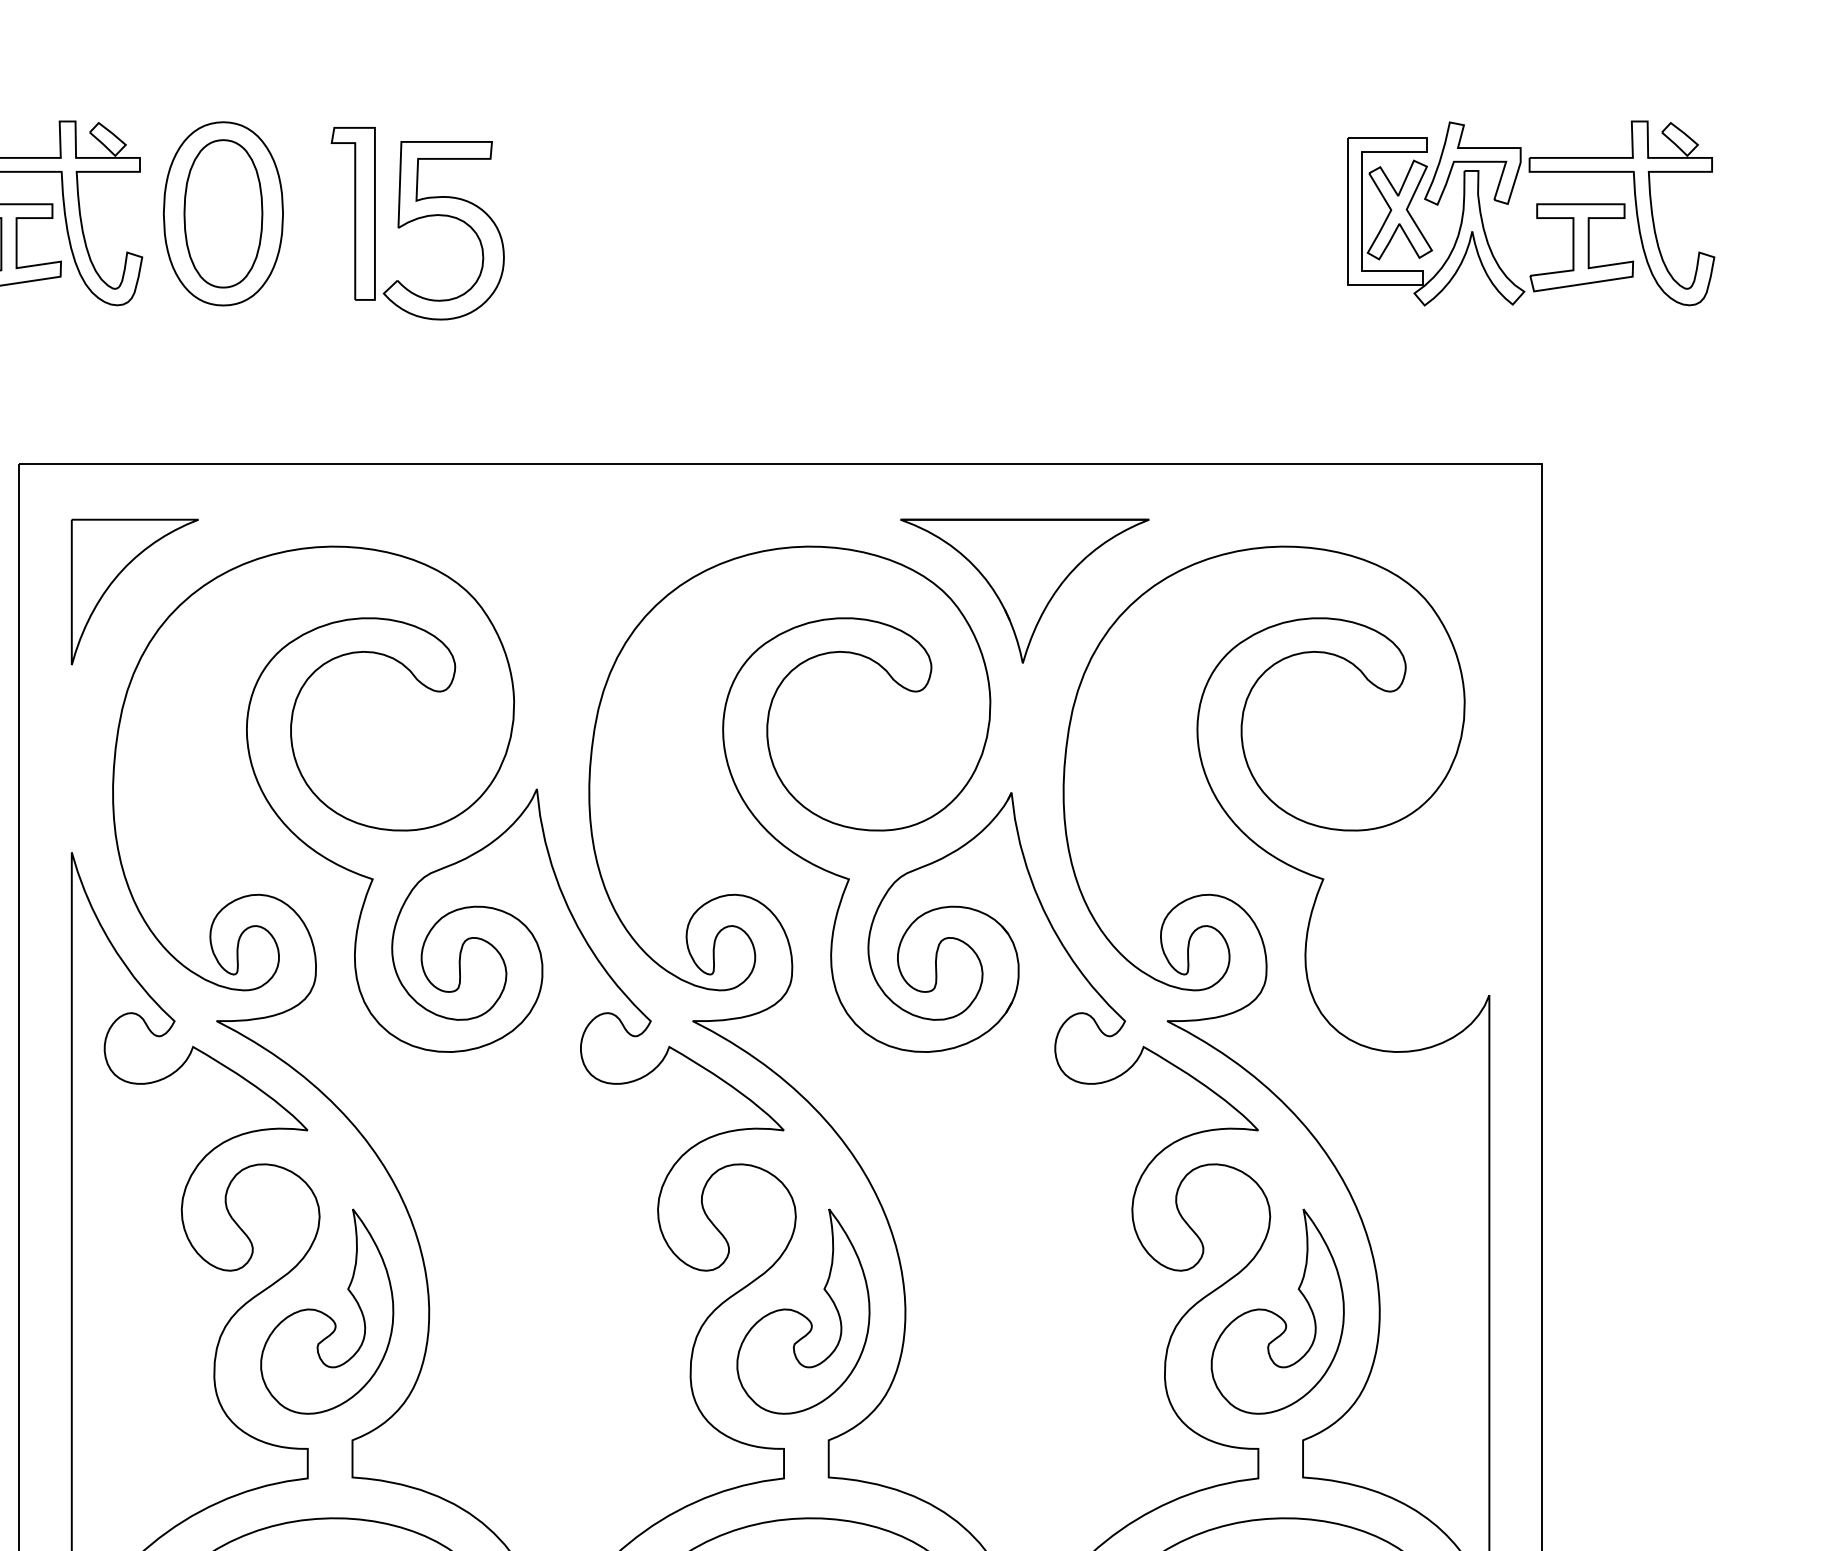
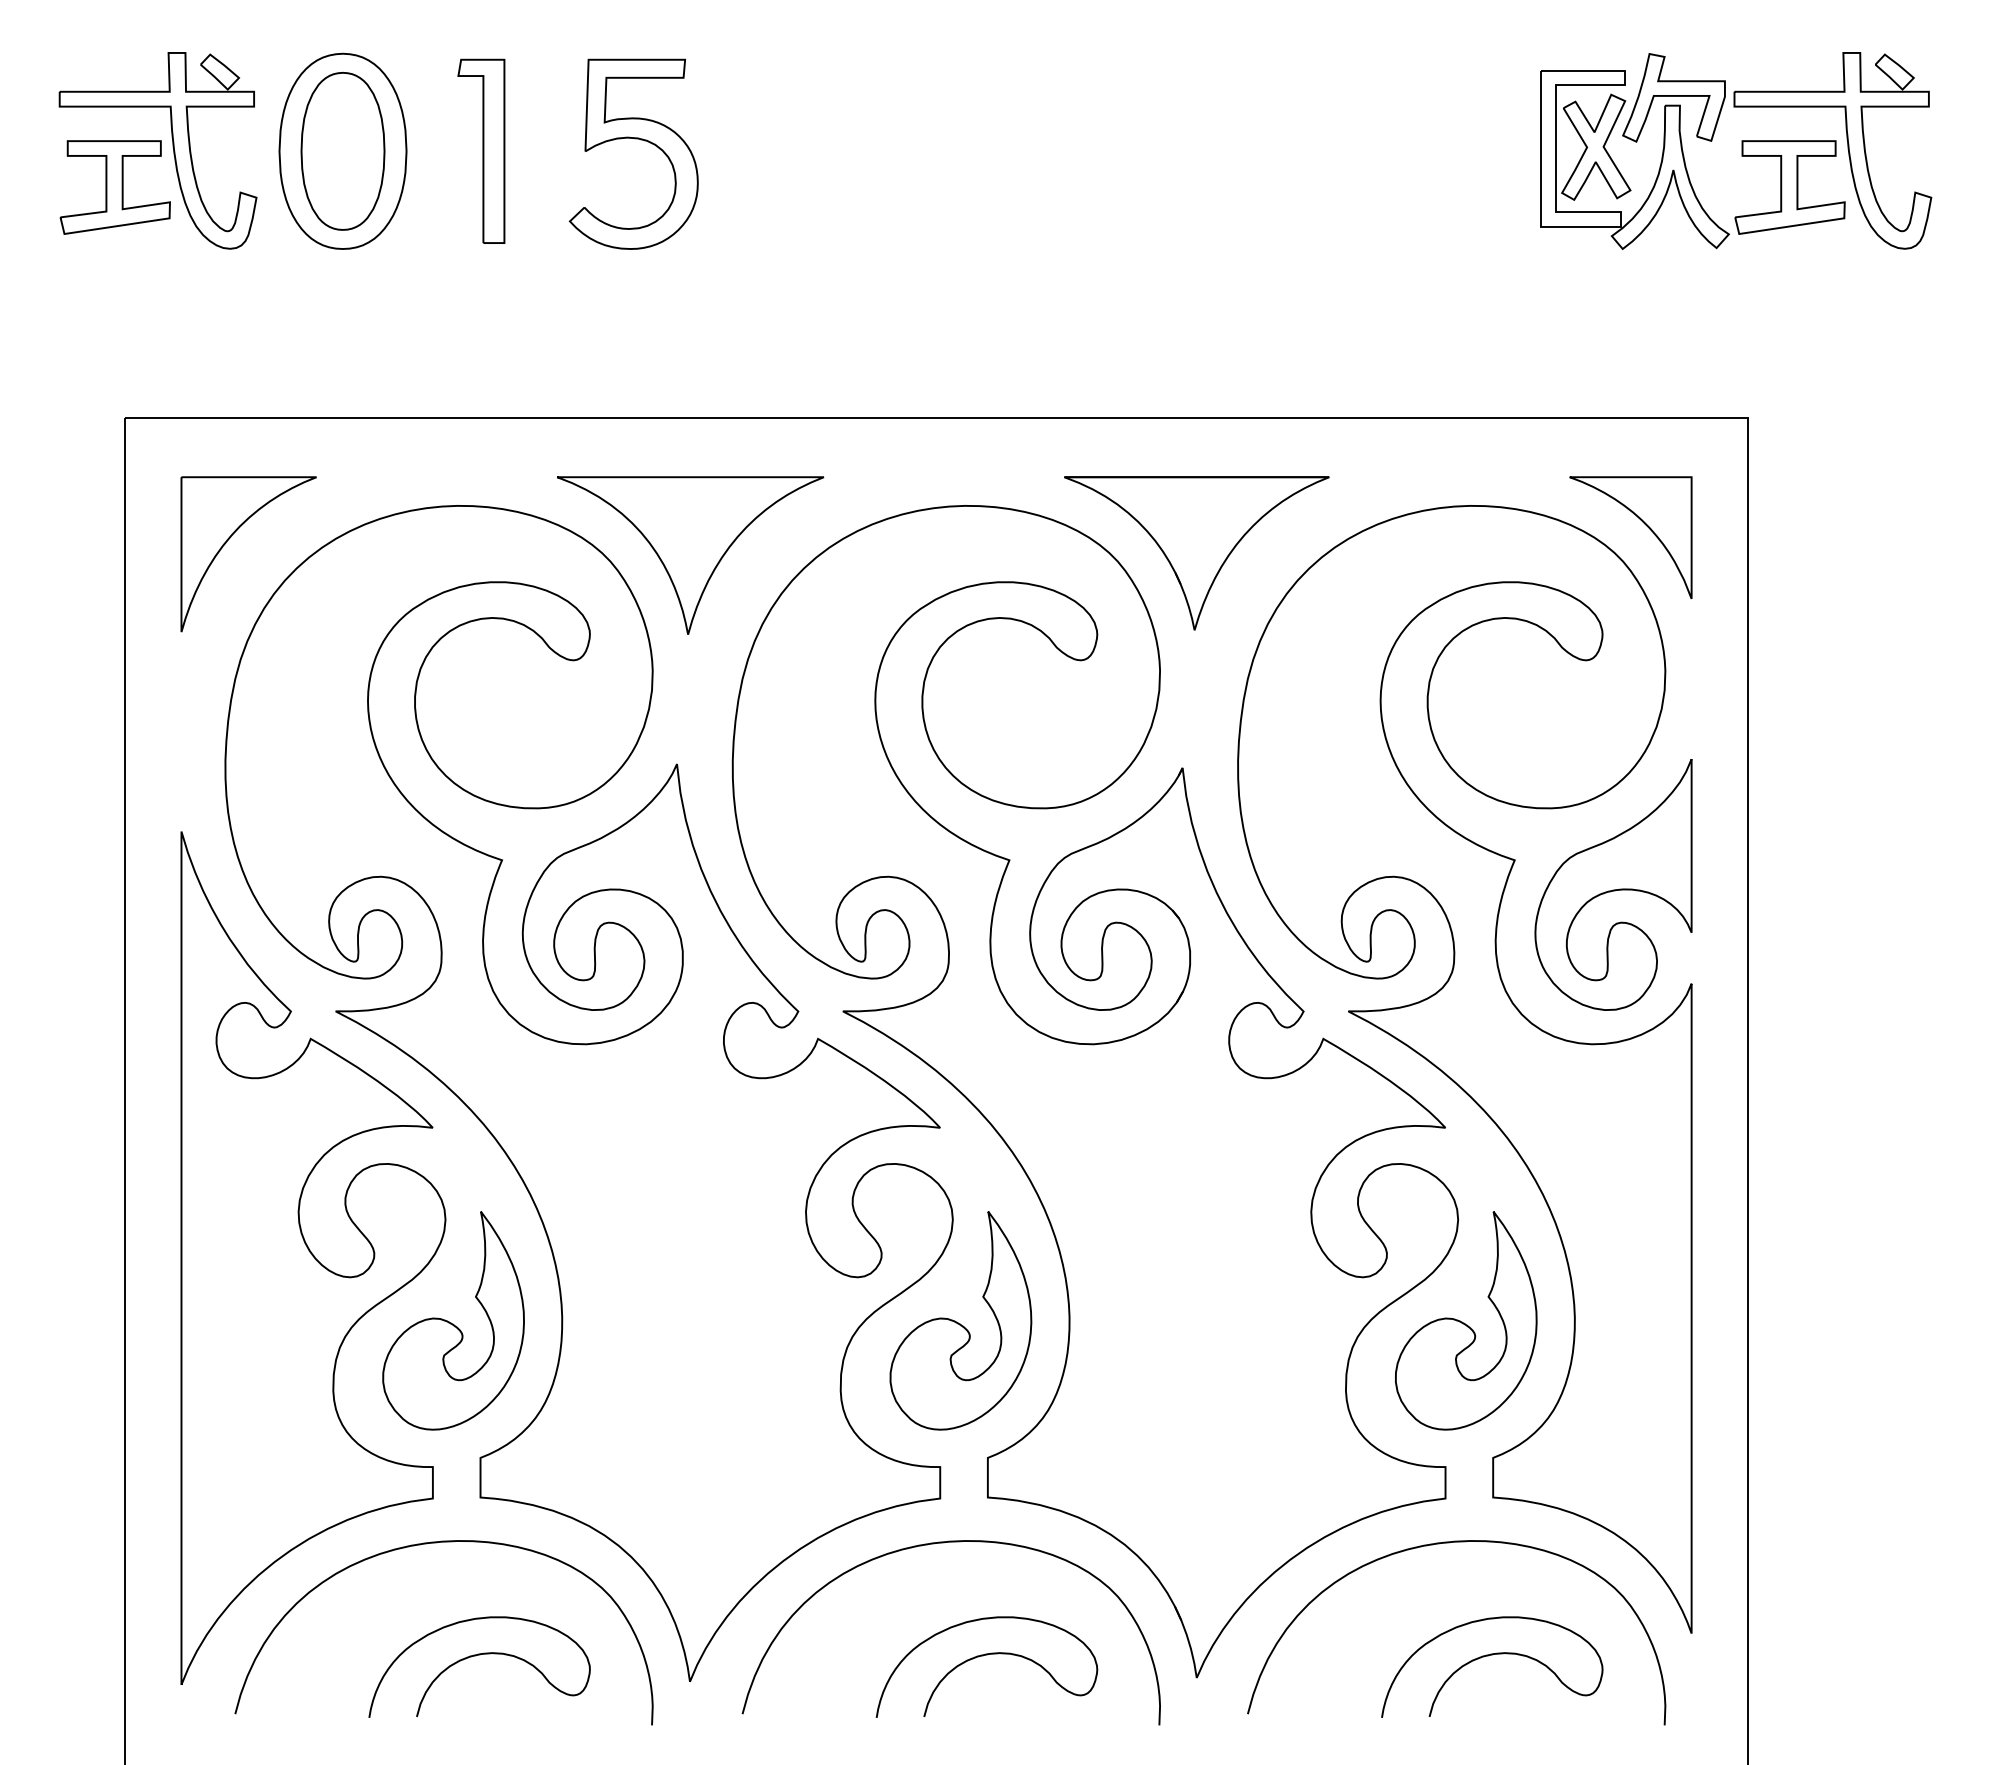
part: (444, 216) -> (634, 139), moved
part: (1444, 563) -> (1643, 523), added
part: (549, 593) -> (690, 555), added
part: (1416, 902) -> (1613, 884), added

